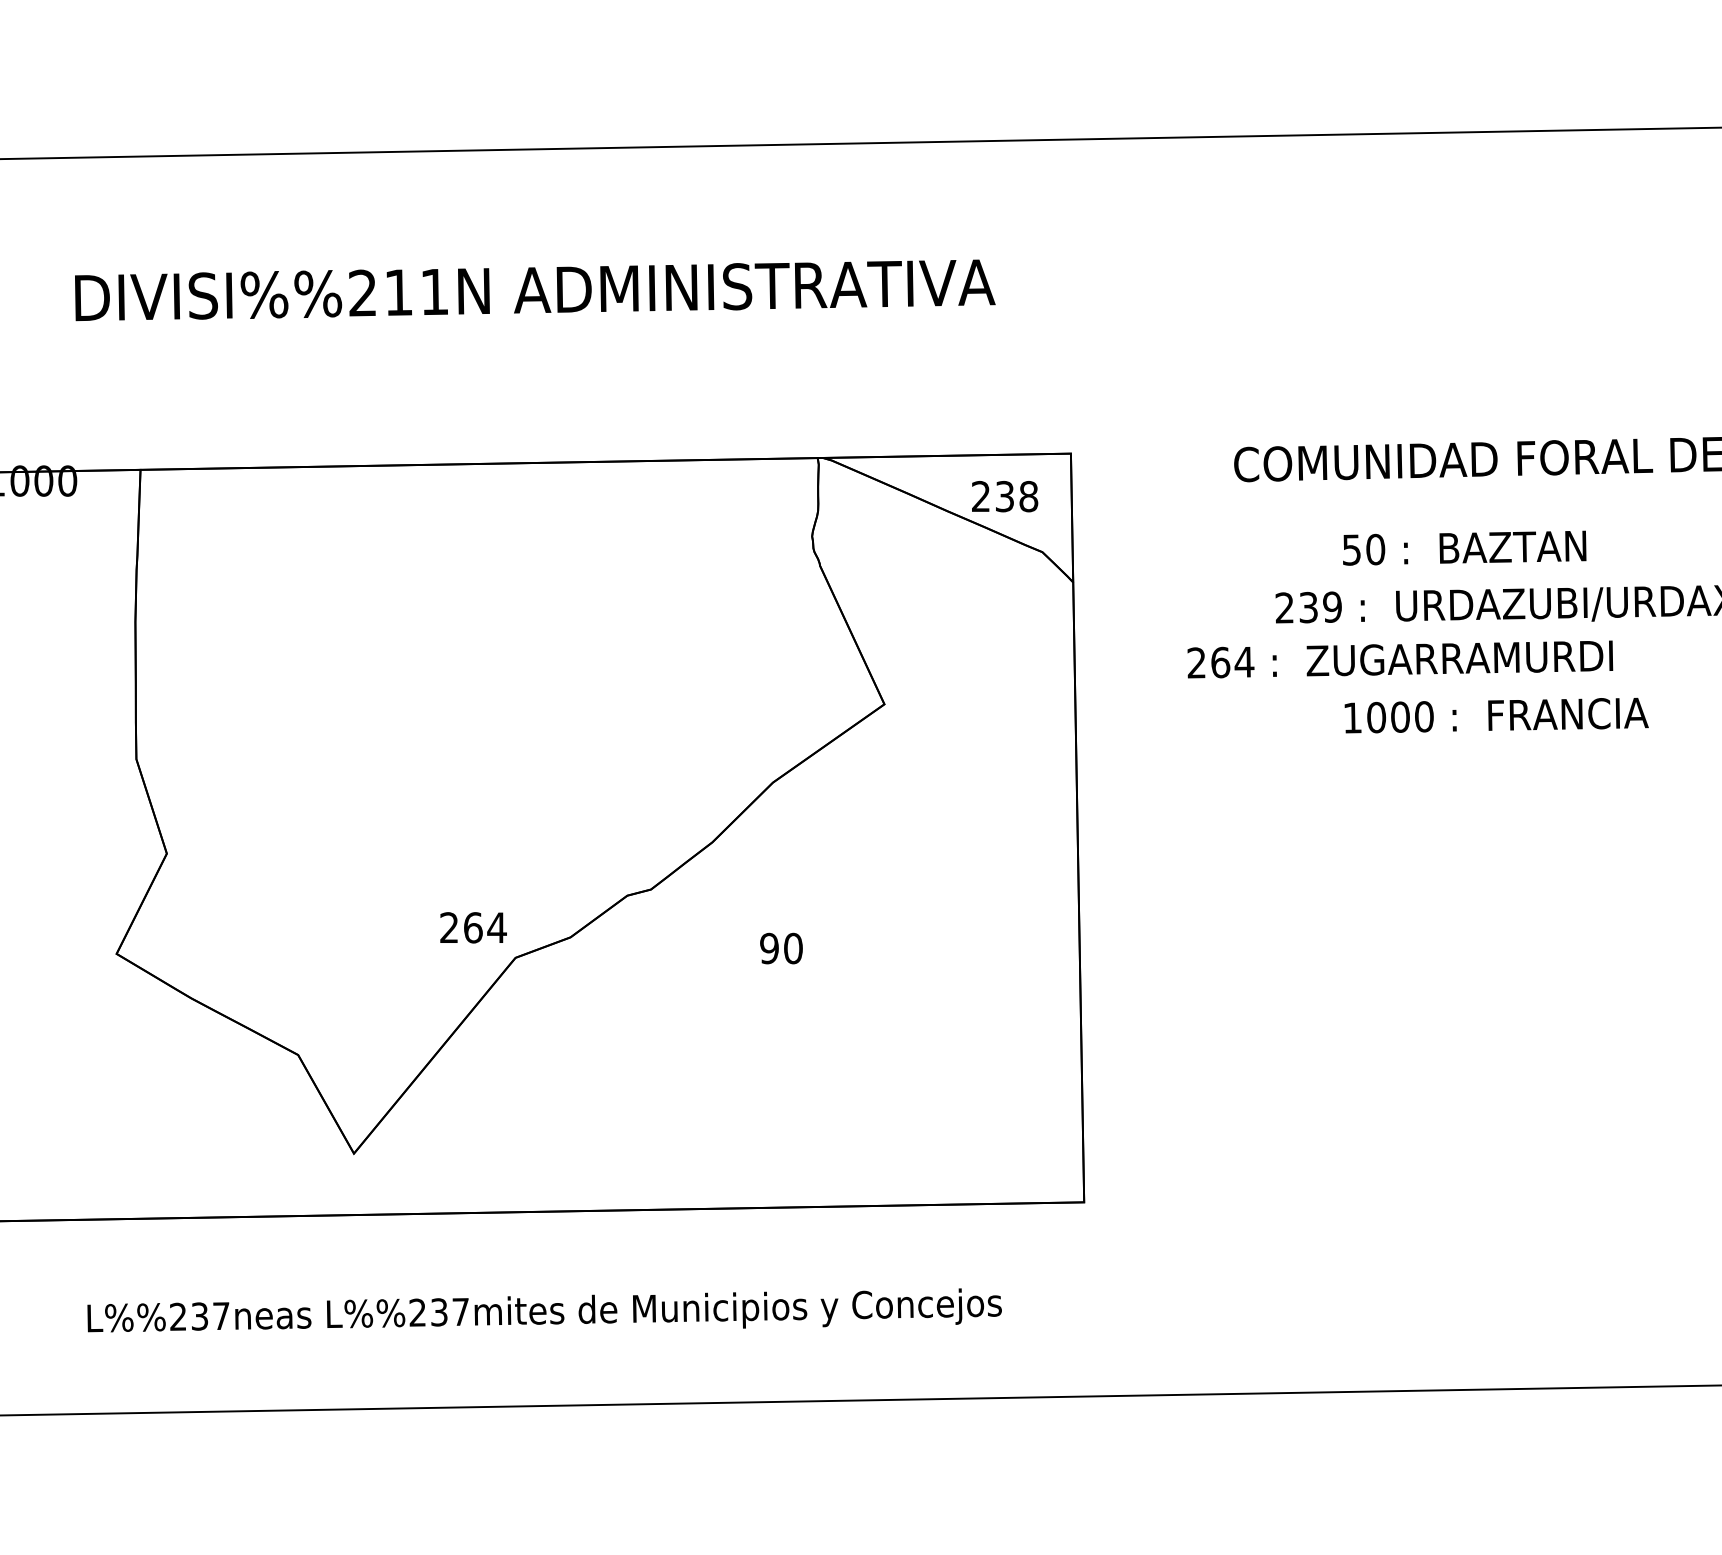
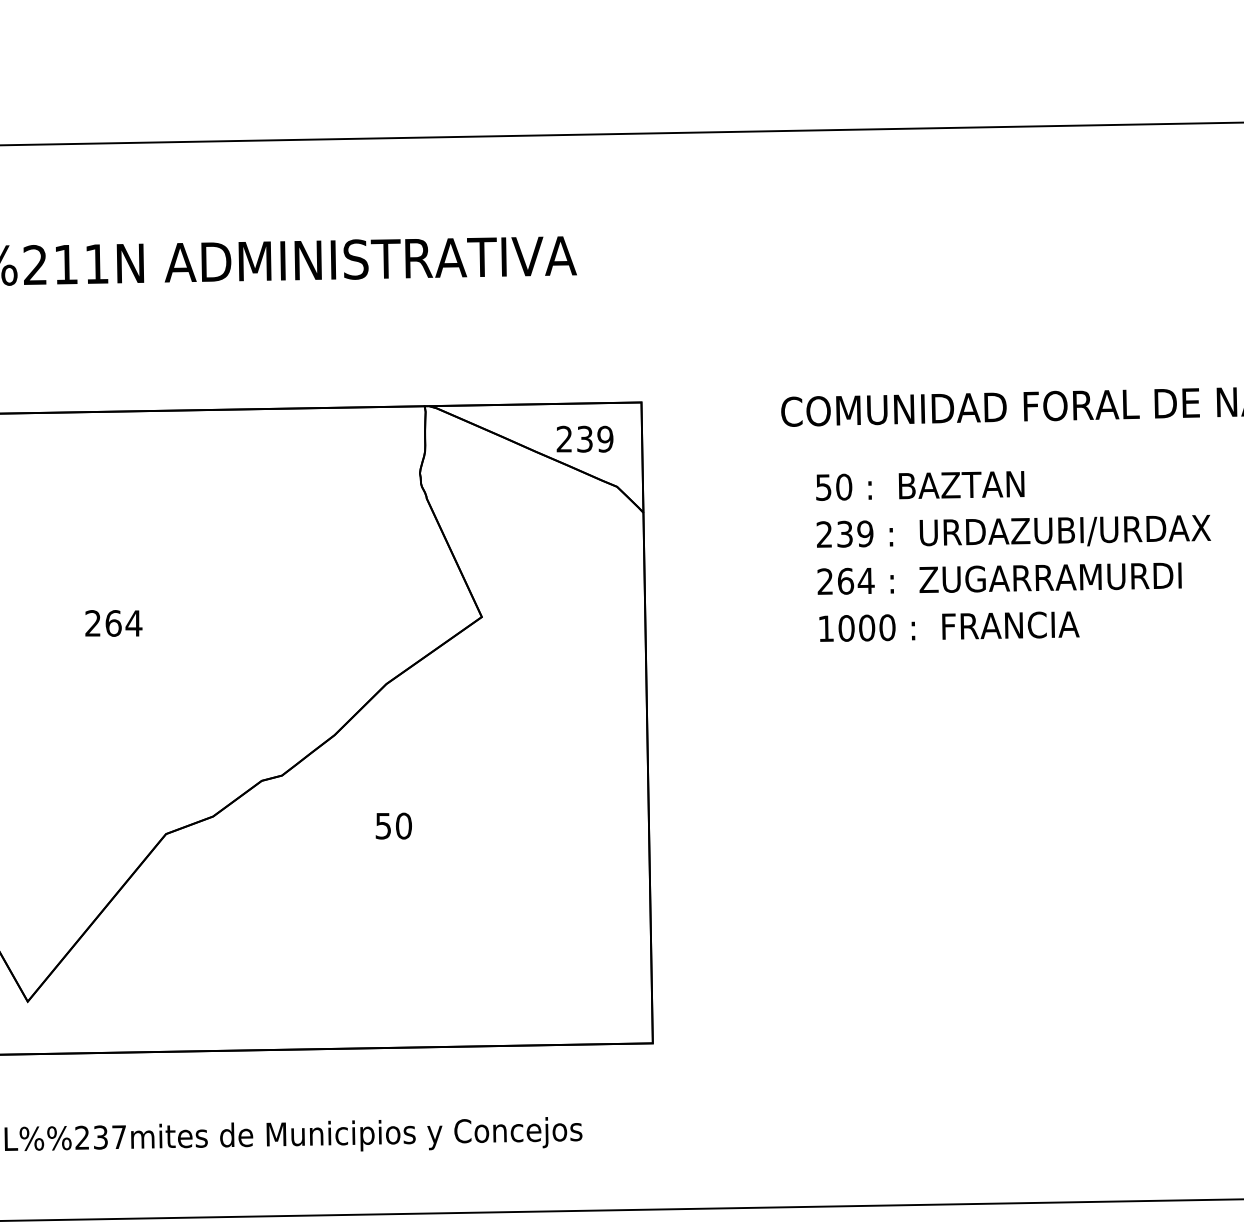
text: (1028, 496) -> (605, 439), 238 -> 239
text: (1464, 547) -> (920, 485), moved
text: (1400, 659) -> (999, 578), moved
text: (1496, 715) -> (949, 626), moved
text: (473, 927) -> (113, 623), moved
text: (769, 947) -> (383, 825), 90 -> 50

